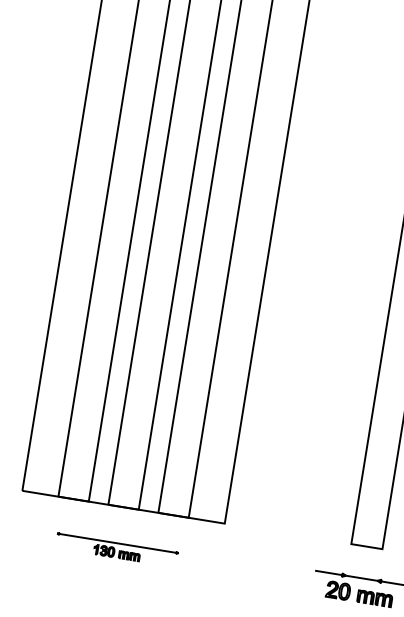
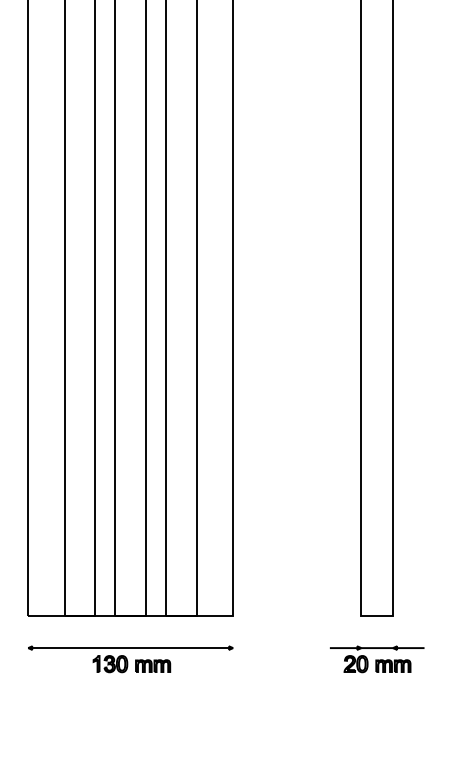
part: (116, 550) -> (130, 659), size x1.67

